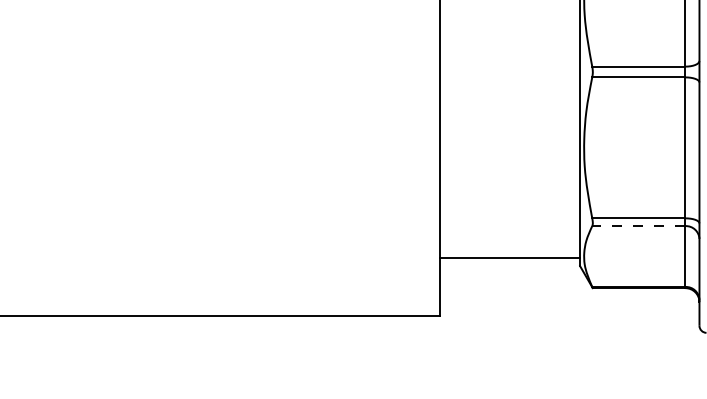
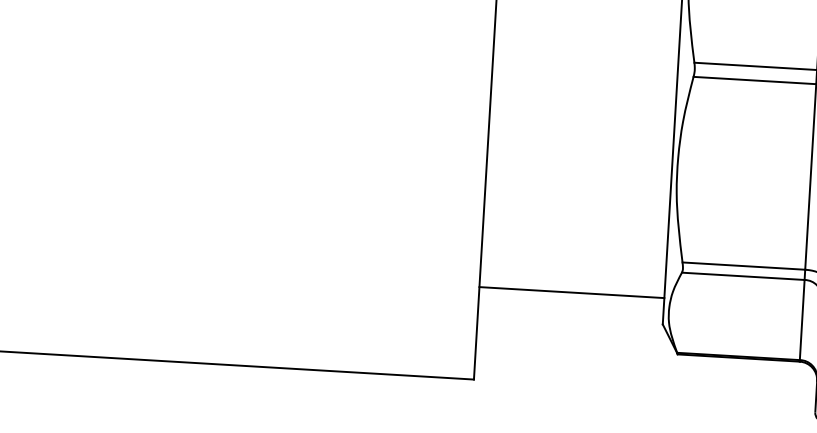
line: (638, 226) -> (742, 276), dashed -> solid
line: (509, 258) -> (571, 293), moved

